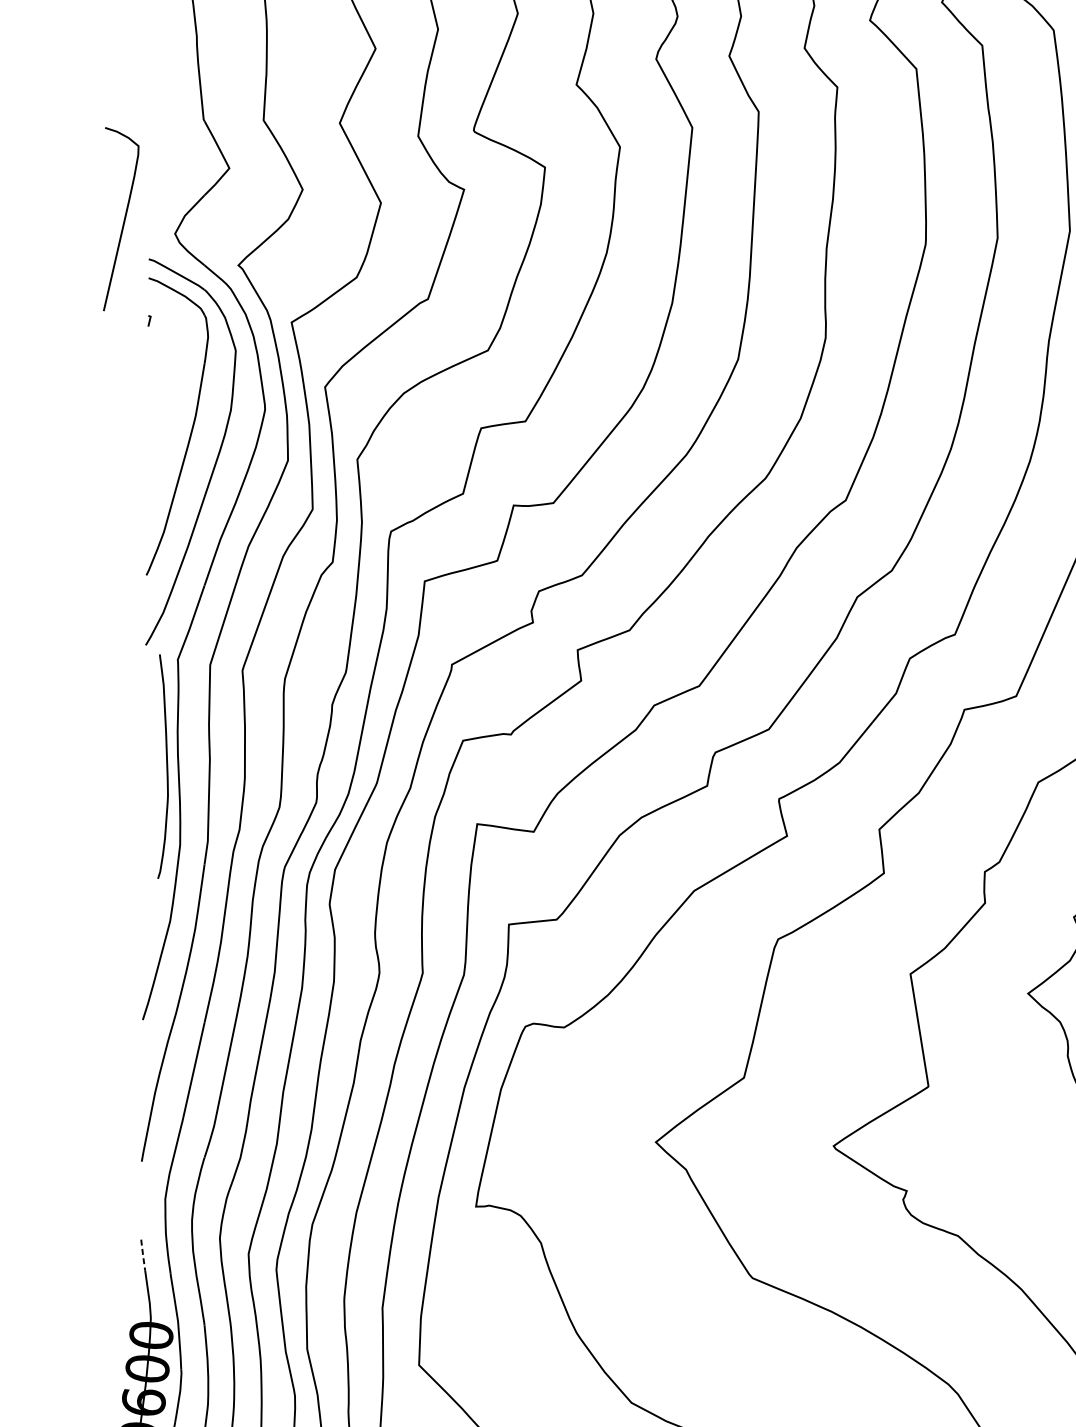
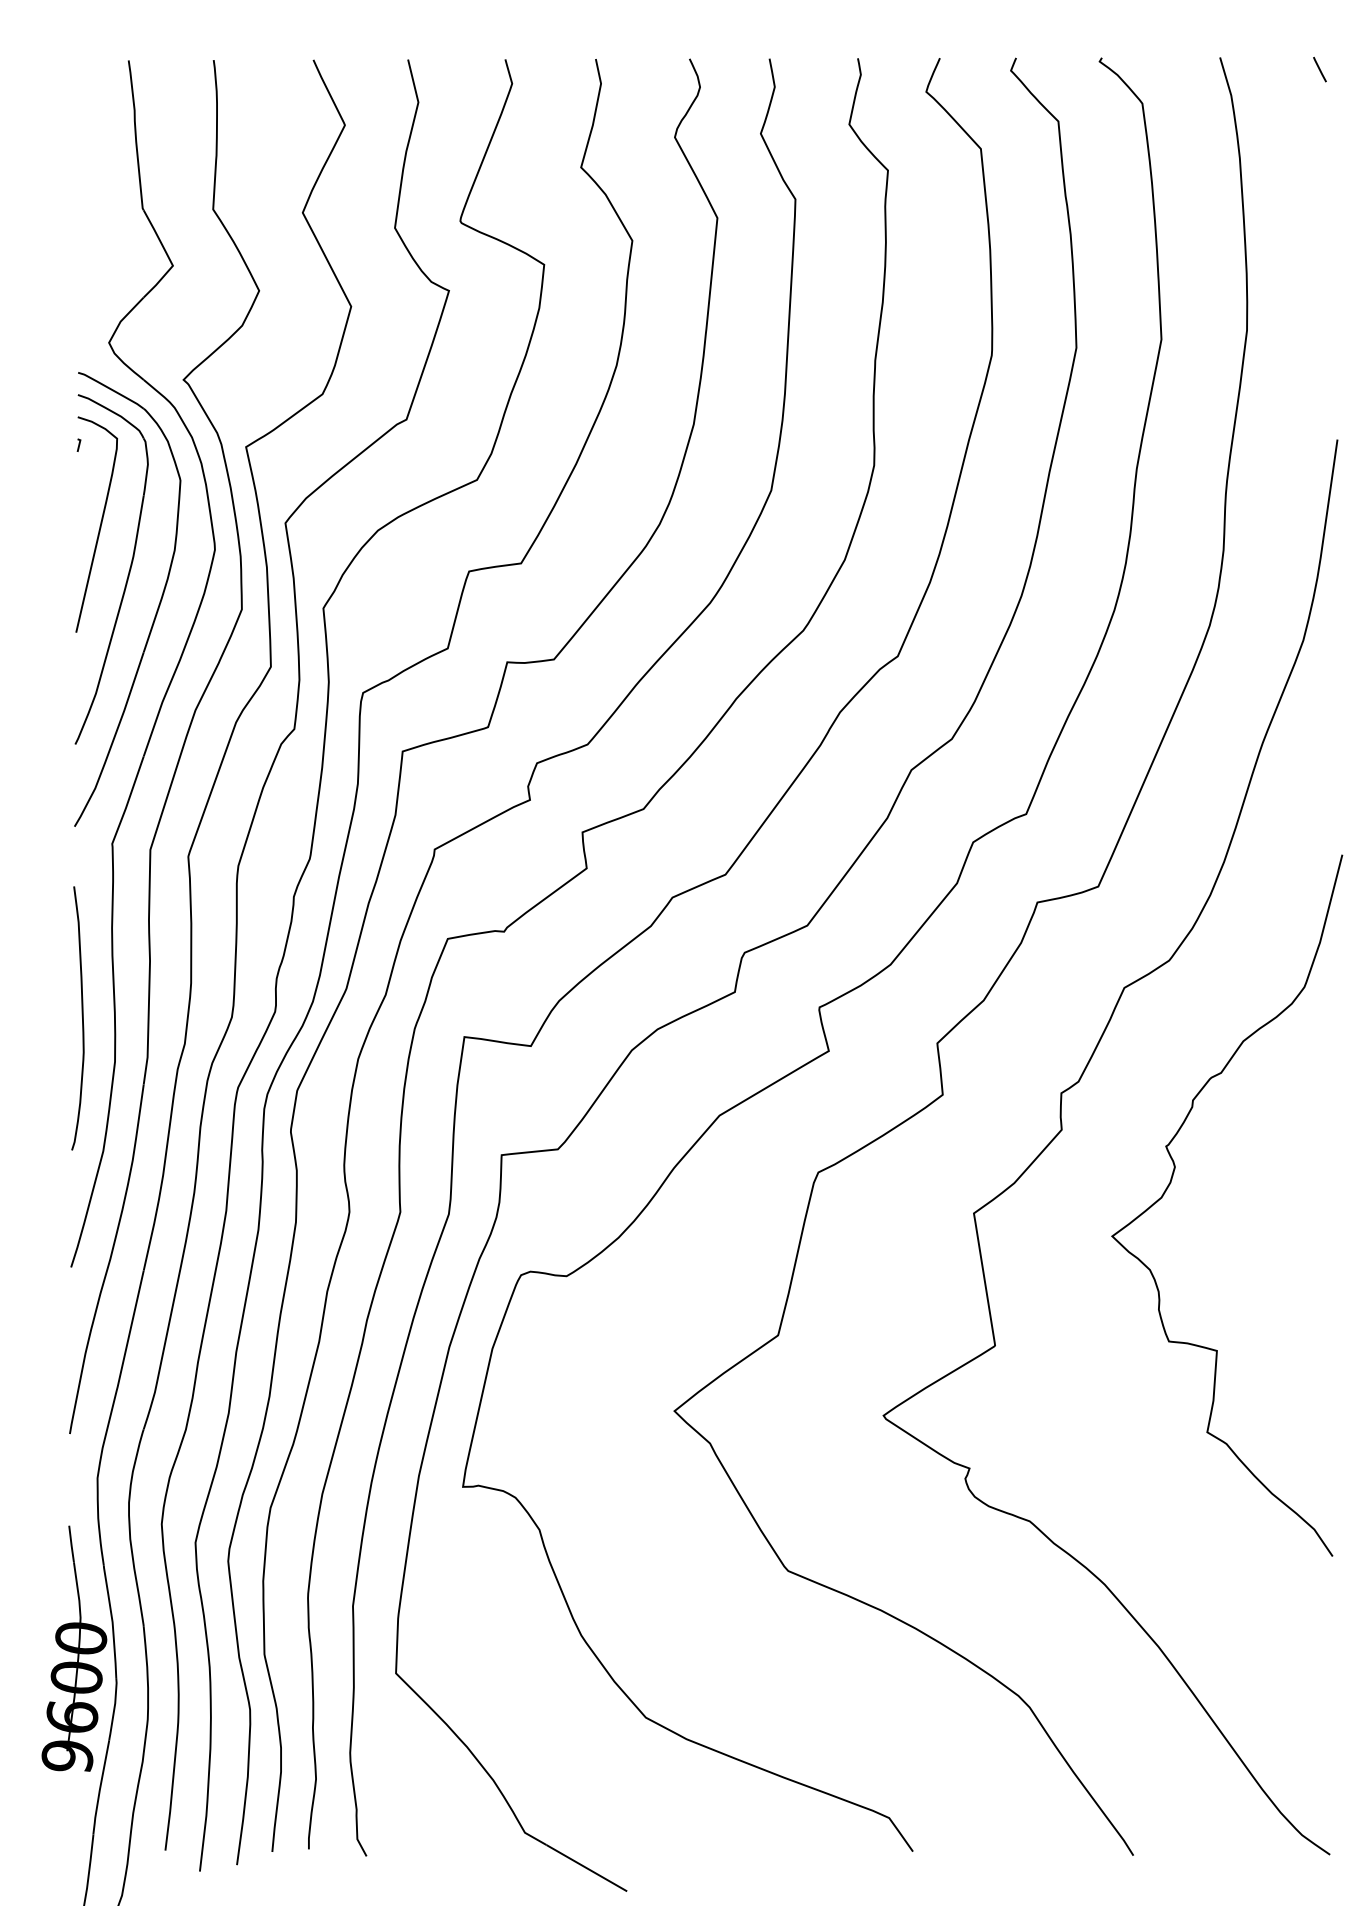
curve: (123, 219) -> (99, 525), moved
curve: (166, 765) -> (81, 1016), moved
line: (143, 1256) -> (71, 1545), dashed -> solid

